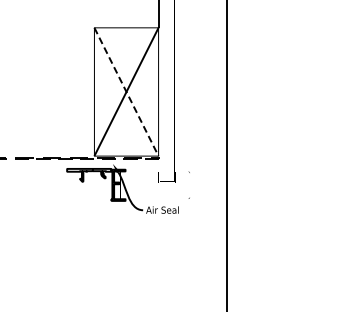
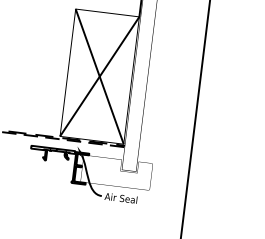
line: (126, 91) -> (99, 76), dashed -> solid

